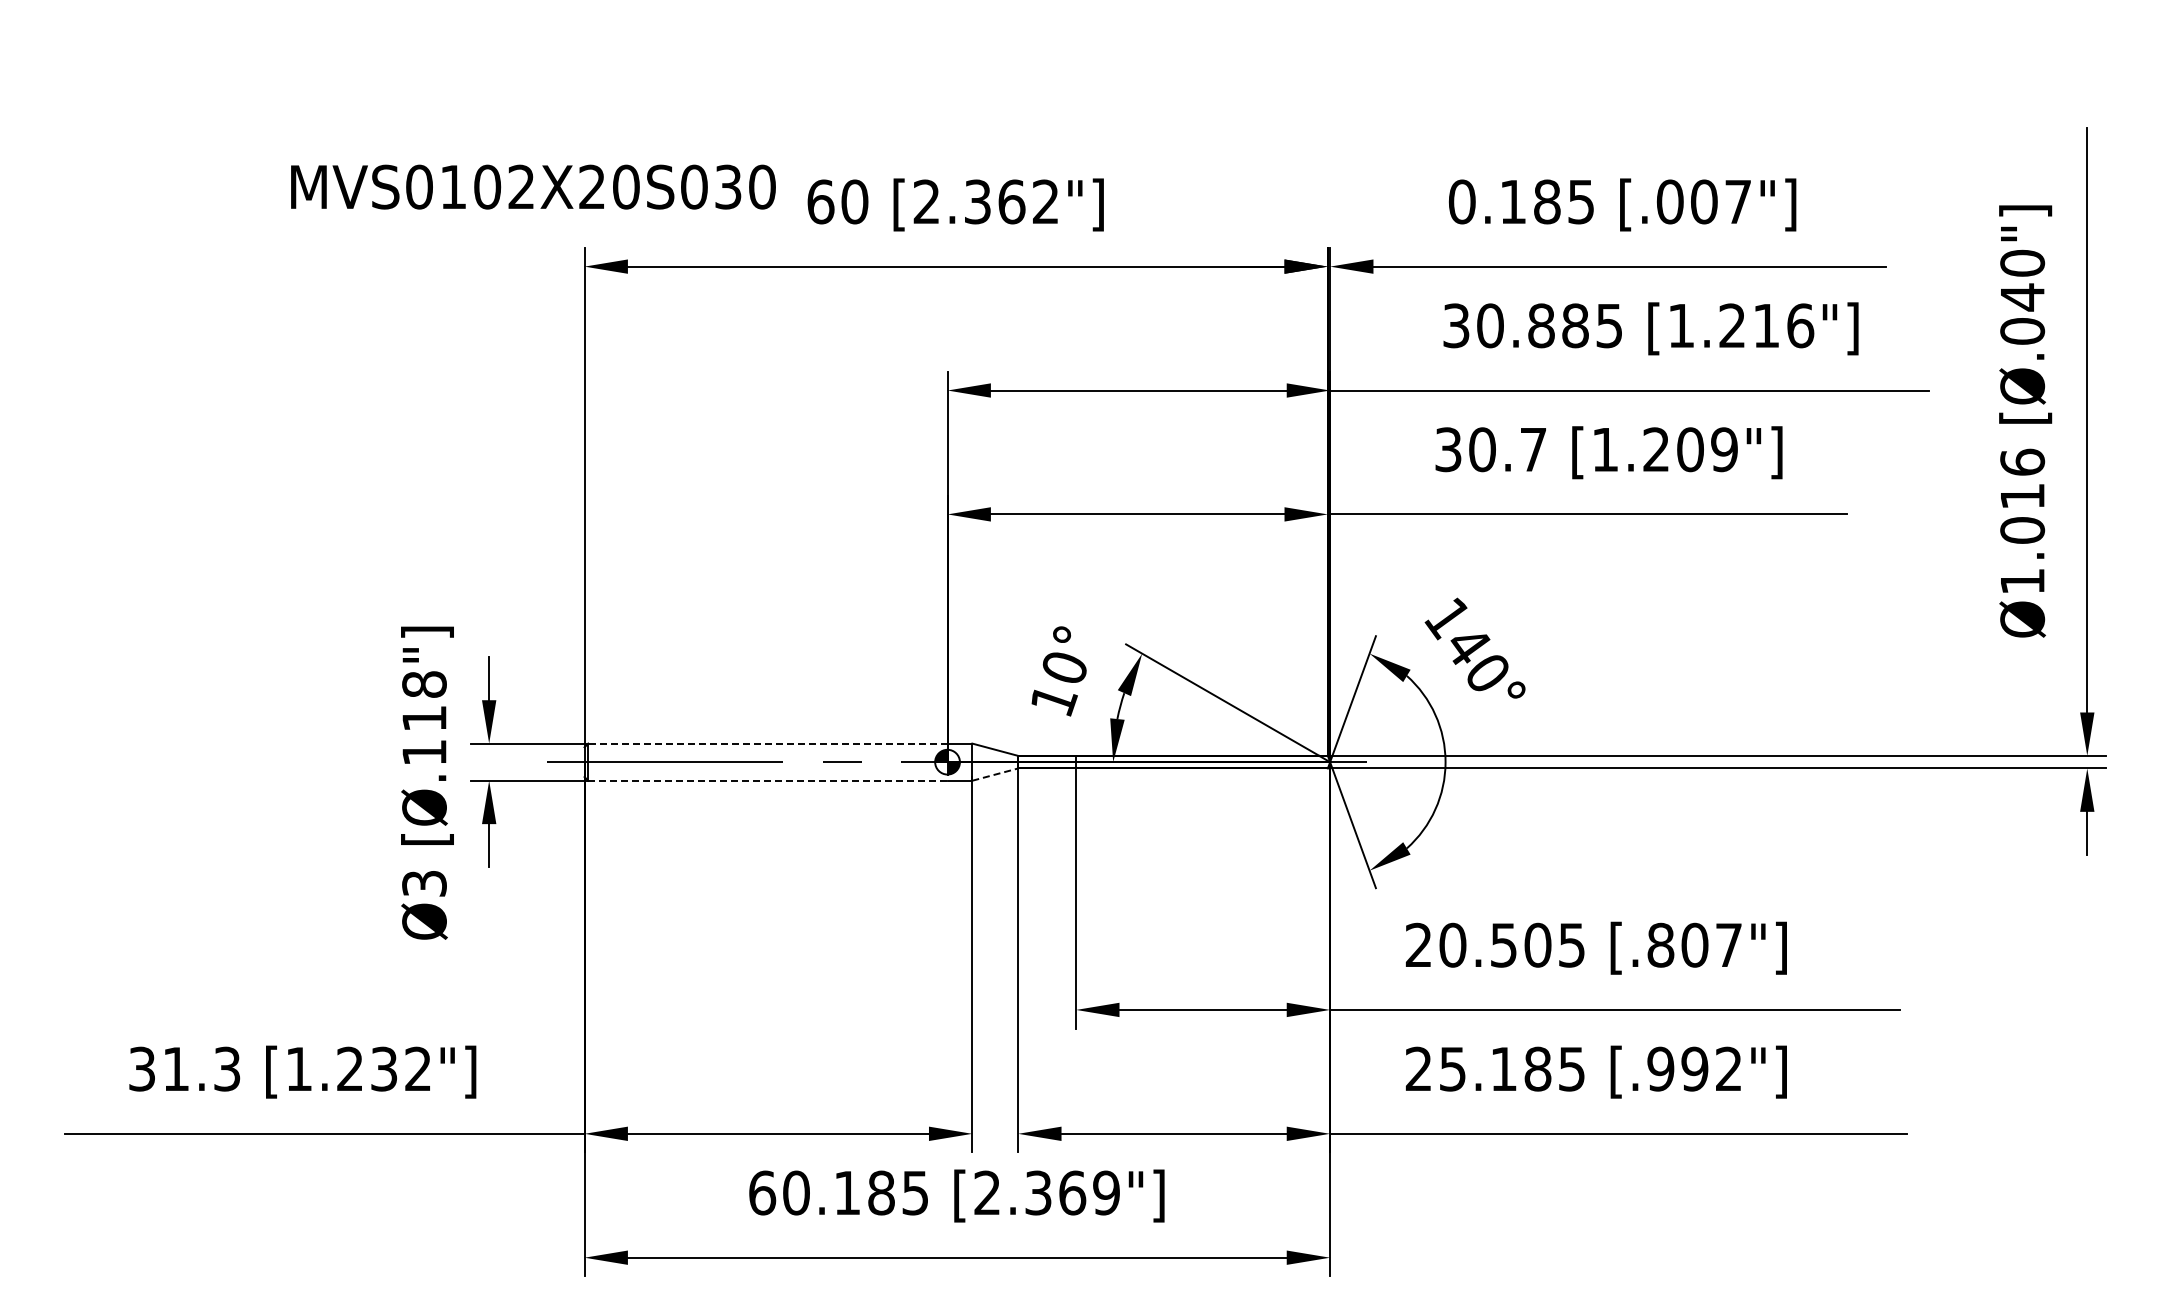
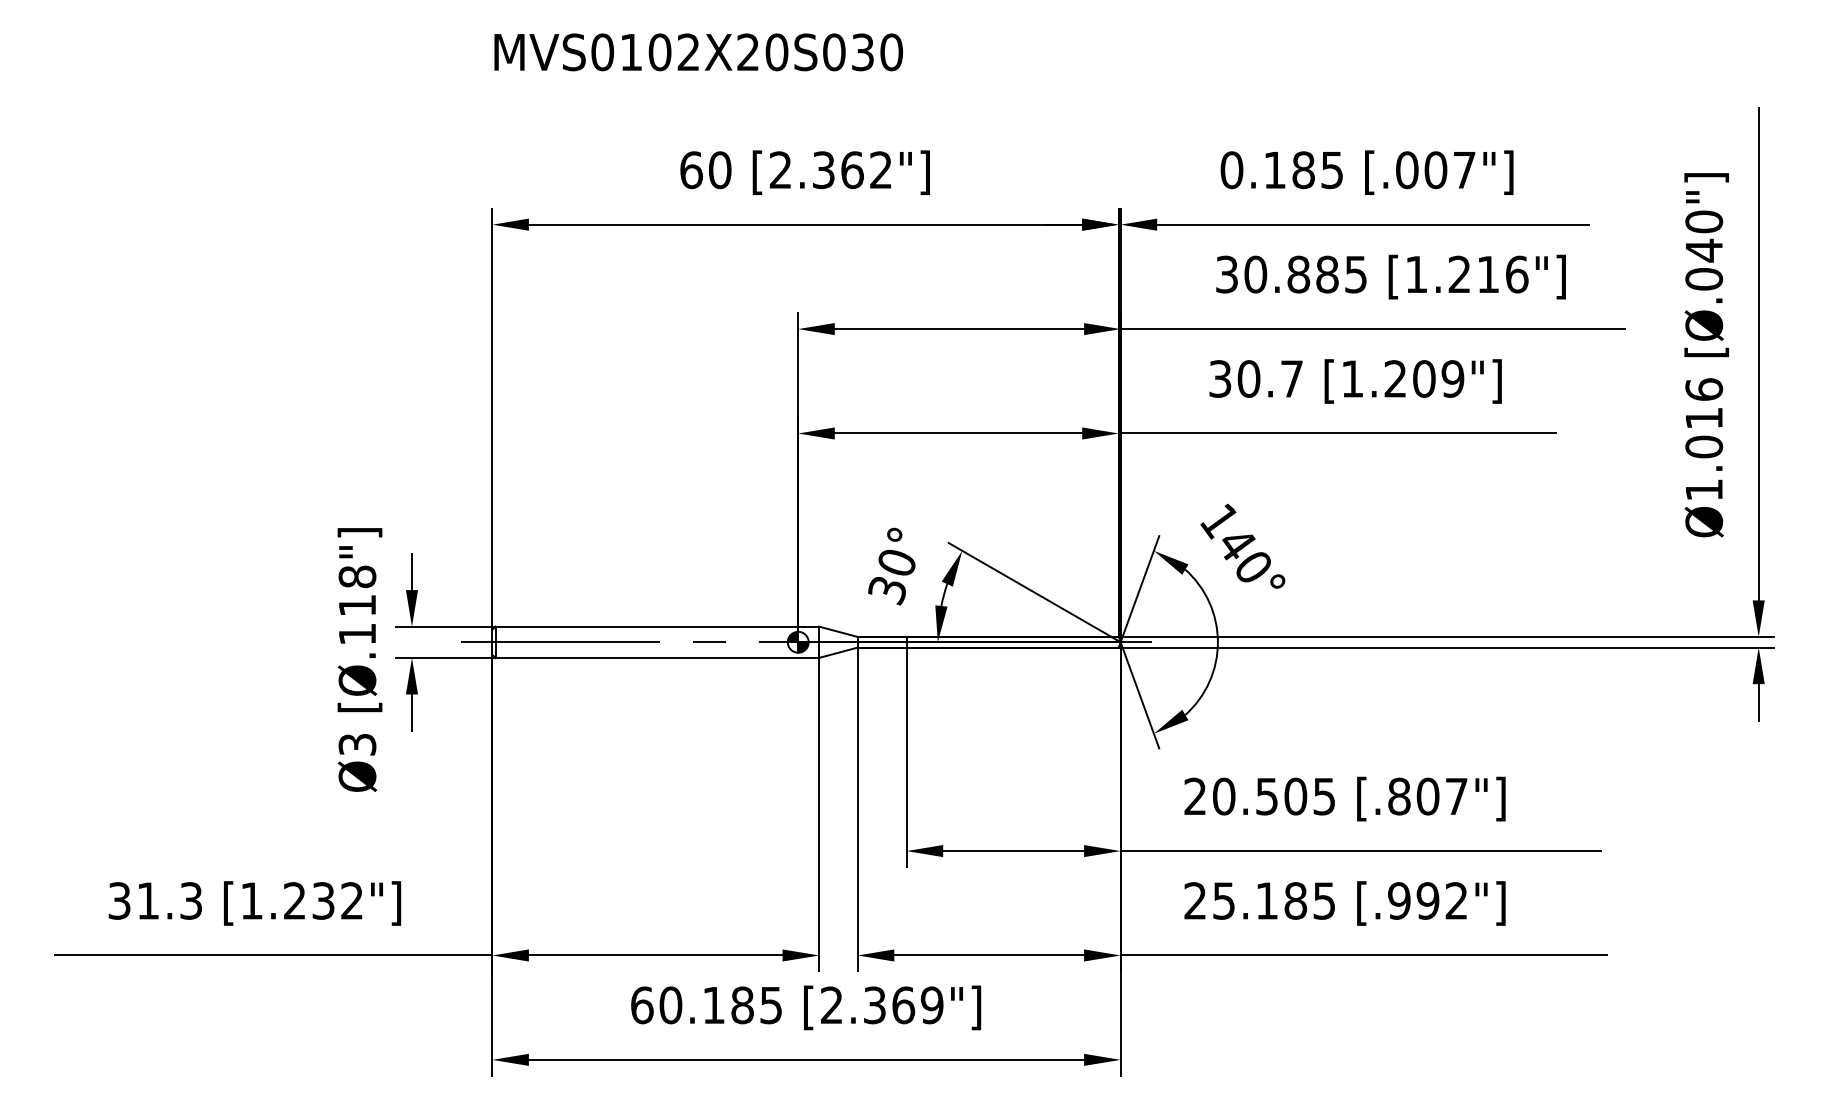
text: (533, 186) -> (698, 51), moved
text: (1053, 701) -> (887, 591), 10° -> 30°
line: (767, 743) -> (646, 626), dashed -> solid
line: (995, 774) -> (838, 652), dashed -> solid
line: (767, 780) -> (646, 657), dashed -> solid

